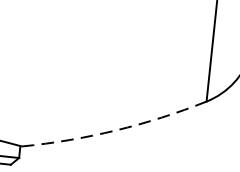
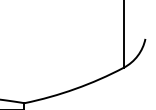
arc: (116, 129) -> (75, 88), dashed -> solid

